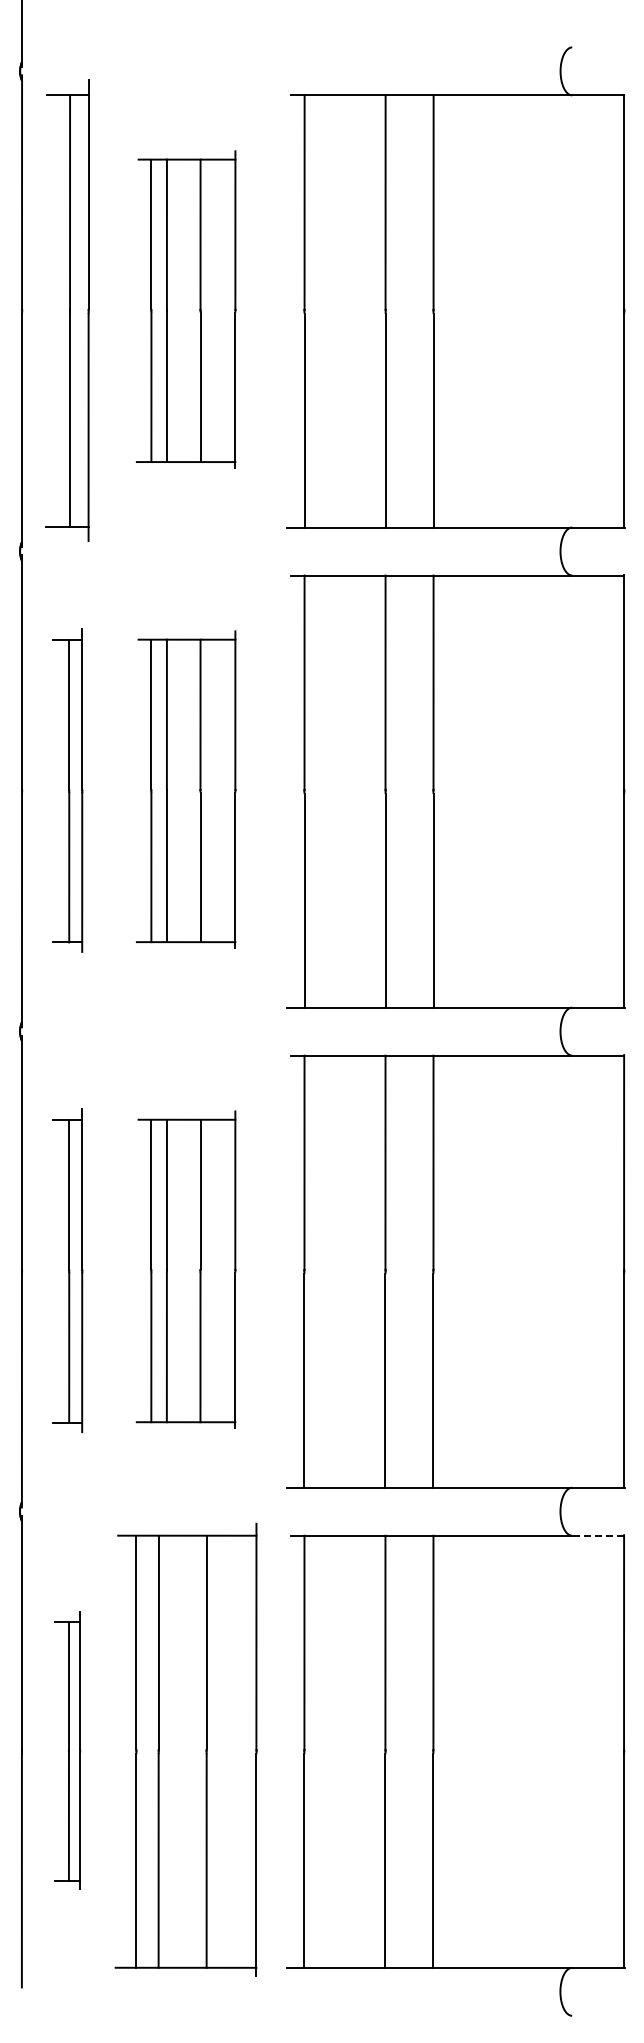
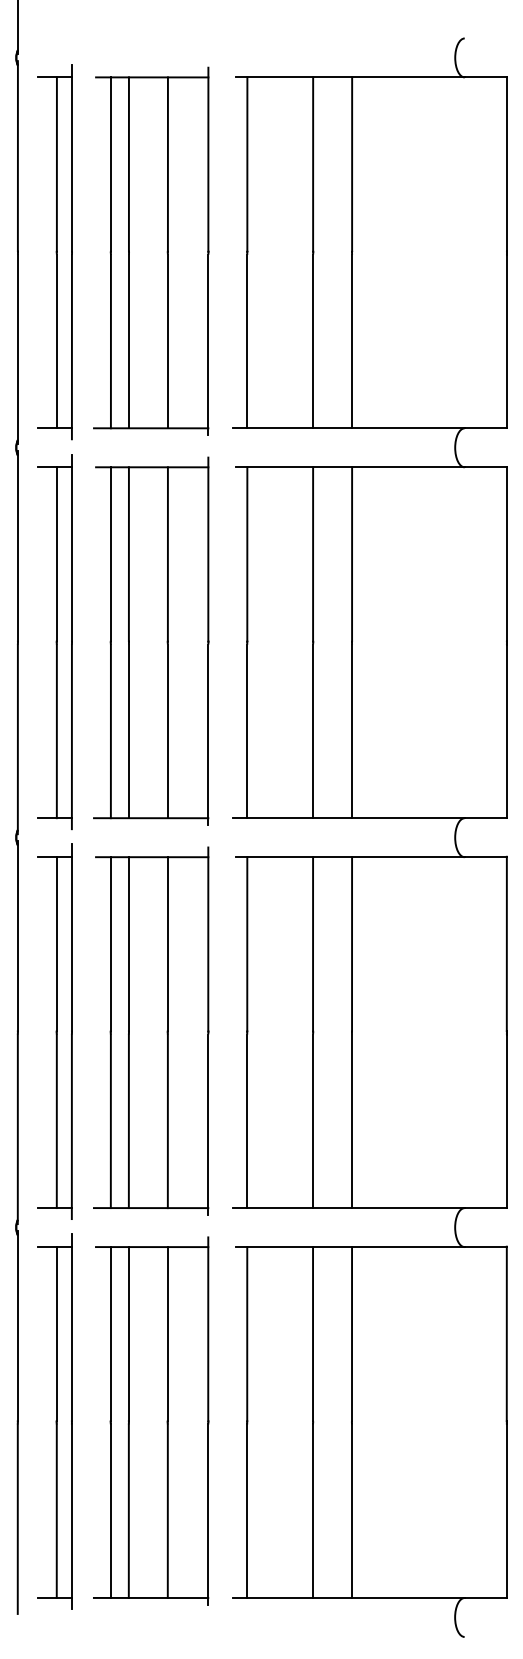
part: (185, 309) -> (150, 251), size x1.43
part: (185, 789) -> (150, 641), size x1.43
part: (67, 790) -> (54, 641), size x1.43
part: (185, 1269) -> (150, 1030), size x1.43
part: (67, 1270) -> (54, 1031), size x1.43
line: (598, 1535) -> (486, 1246), dashed -> solid
part: (67, 1750) -> (54, 1421), size x1.67

